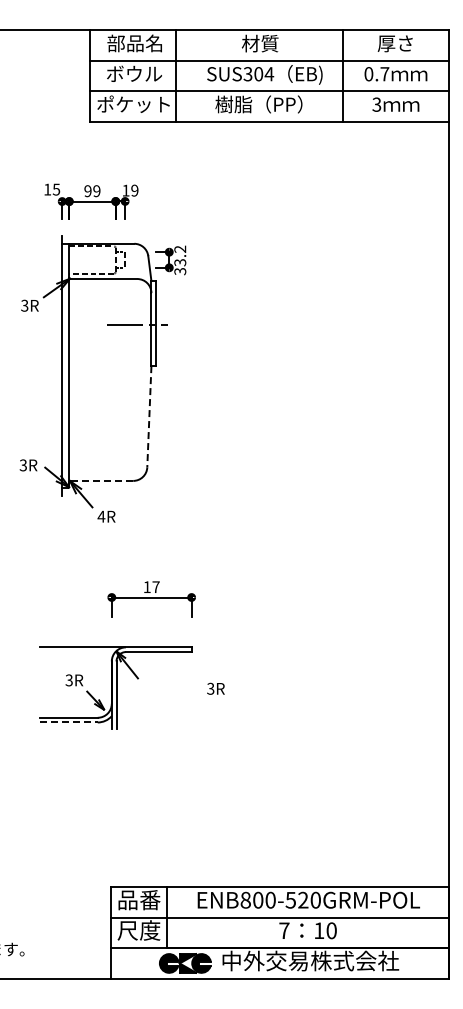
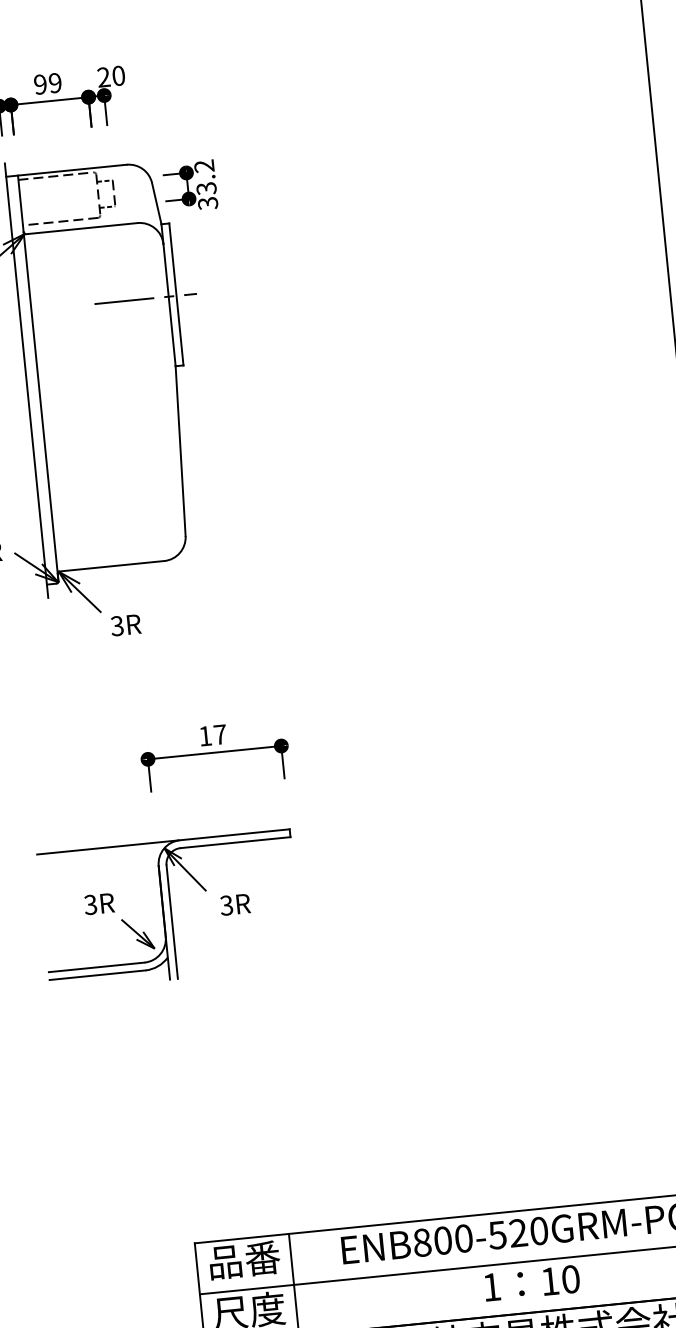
text: (130, 190) -> (111, 76), 19 -> 20
line: (149, 416) -> (180, 450), dashed -> solid
line: (102, 480) -> (112, 565), dashed -> solid
text: (101, 516) -> (117, 625), 4R -> 3R
text: (215, 688) -> (234, 904), moved
line: (69, 722) -> (98, 975), dashed -> solid
text: (284, 930) -> (492, 1286), 7 -> 1

